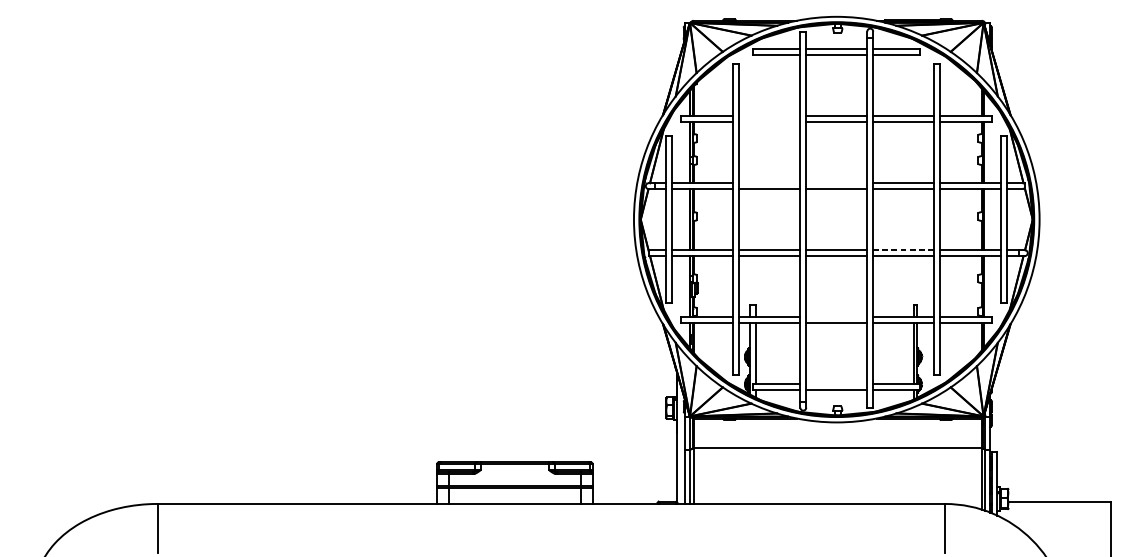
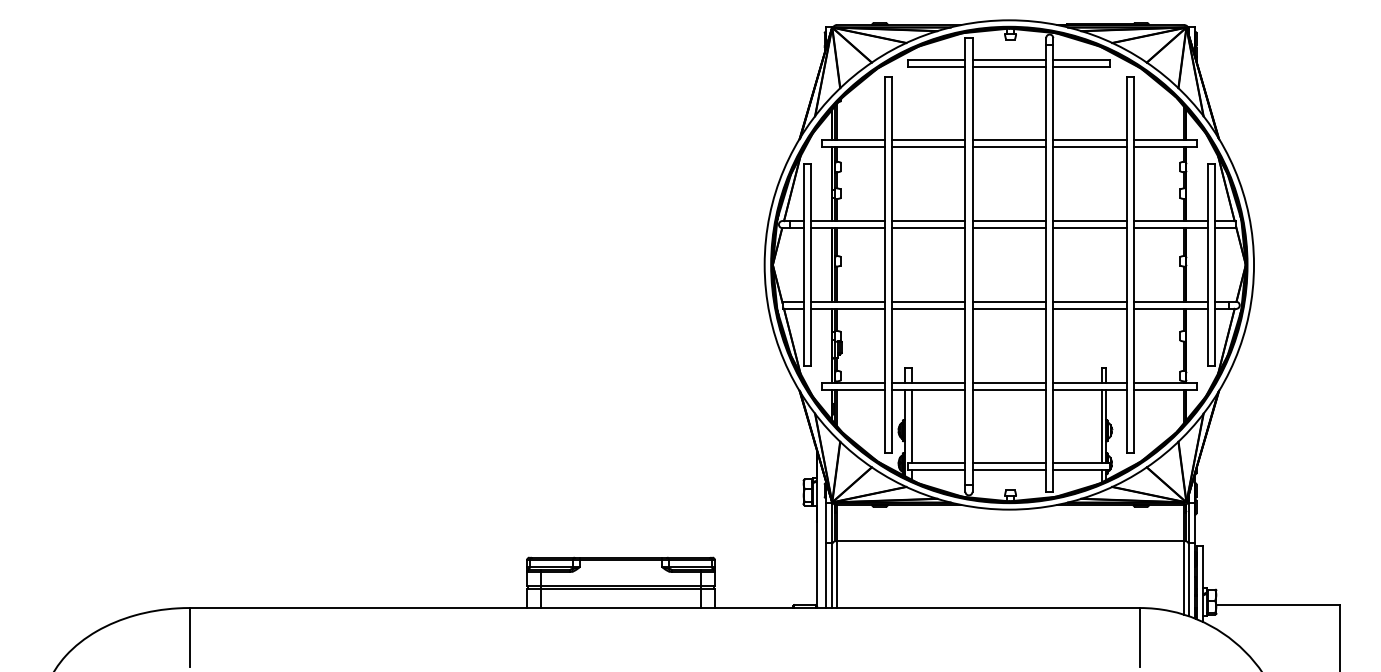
line: (769, 116) -> (928, 140), added
line: (769, 122) -> (928, 147), added
line: (769, 183) -> (928, 221), added
line: (836, 183) -> (1009, 221), added
line: (904, 249) -> (1090, 301), dashed -> solid
line: (836, 317) -> (1009, 382), added
line: (836, 384) -> (1009, 463), added

